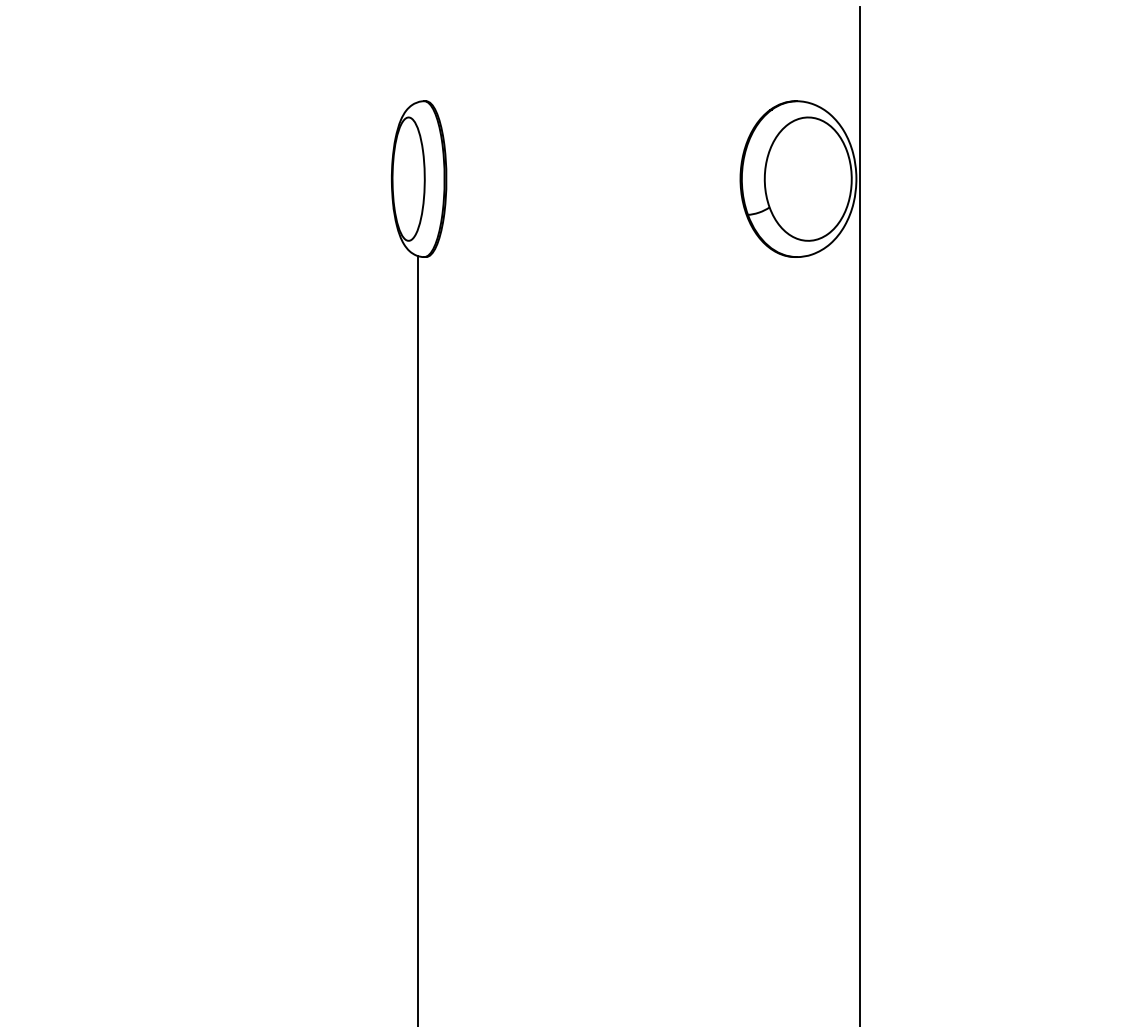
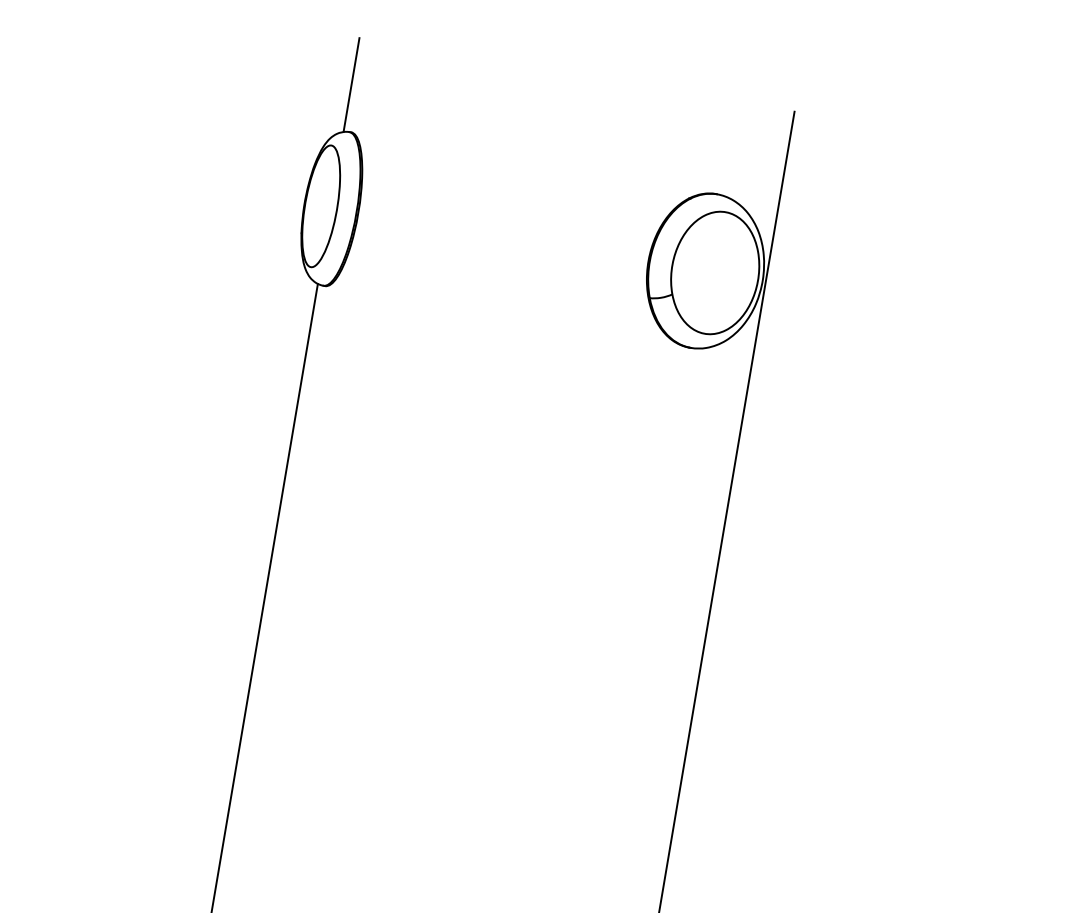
line: (418, 54) -> (351, 85), added

